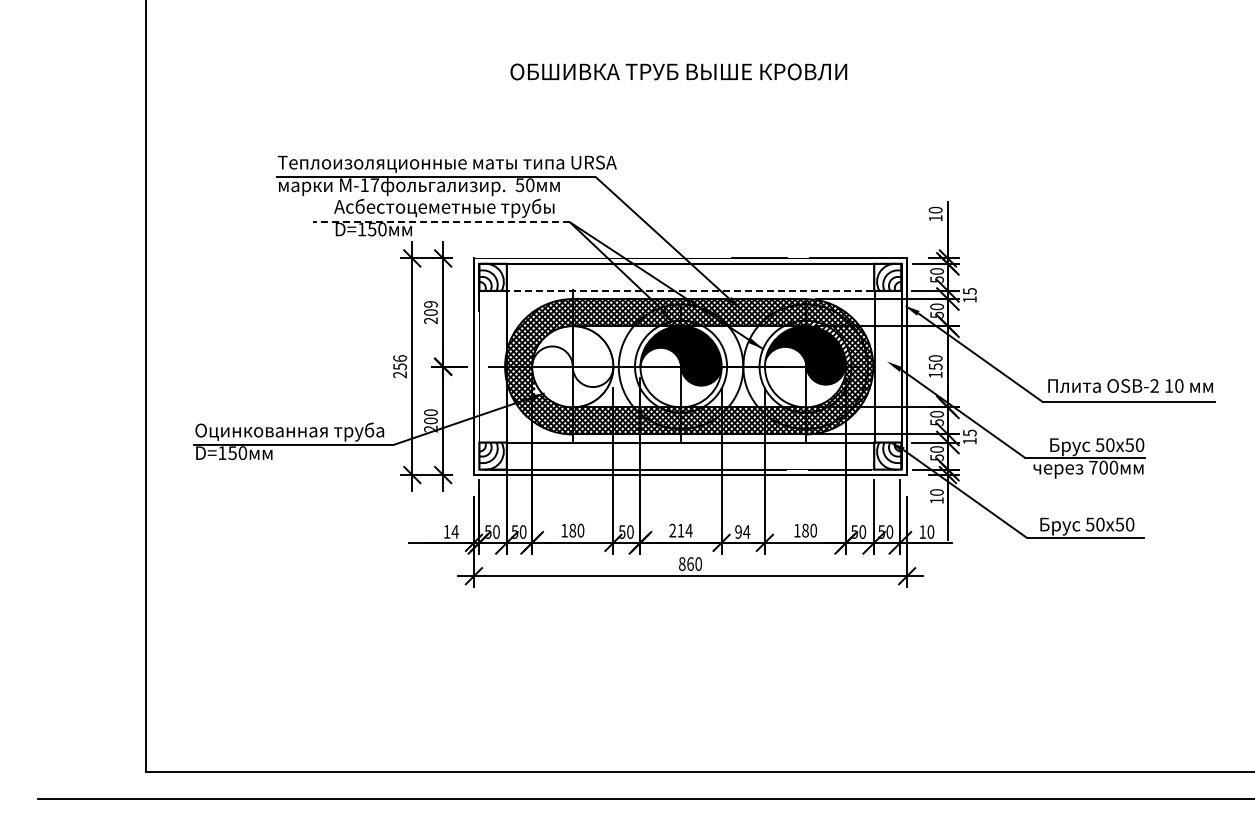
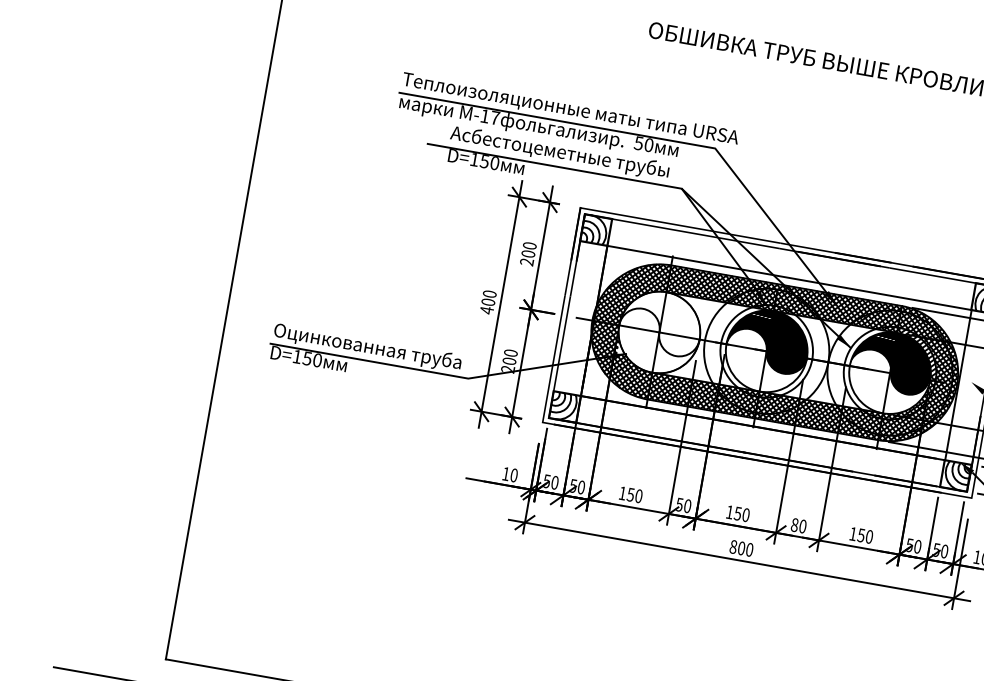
line: (441, 222) -> (554, 166), dashed -> solid
line: (690, 290) -> (789, 277), dashed -> solid
text: (430, 304) -> (529, 245), 209 -> 200
text: (399, 366) -> (487, 301), 256 -> 400
text: (572, 530) -> (630, 494), 180 -> 150
text: (680, 530) -> (737, 513), 214 -> 150
text: (805, 530) -> (861, 535), 180 -> 150
text: (454, 531) -> (513, 474), 14 -> 10
text: (742, 531) -> (798, 525), 94 -> 80
text: (690, 563) -> (741, 547), 860 -> 800

